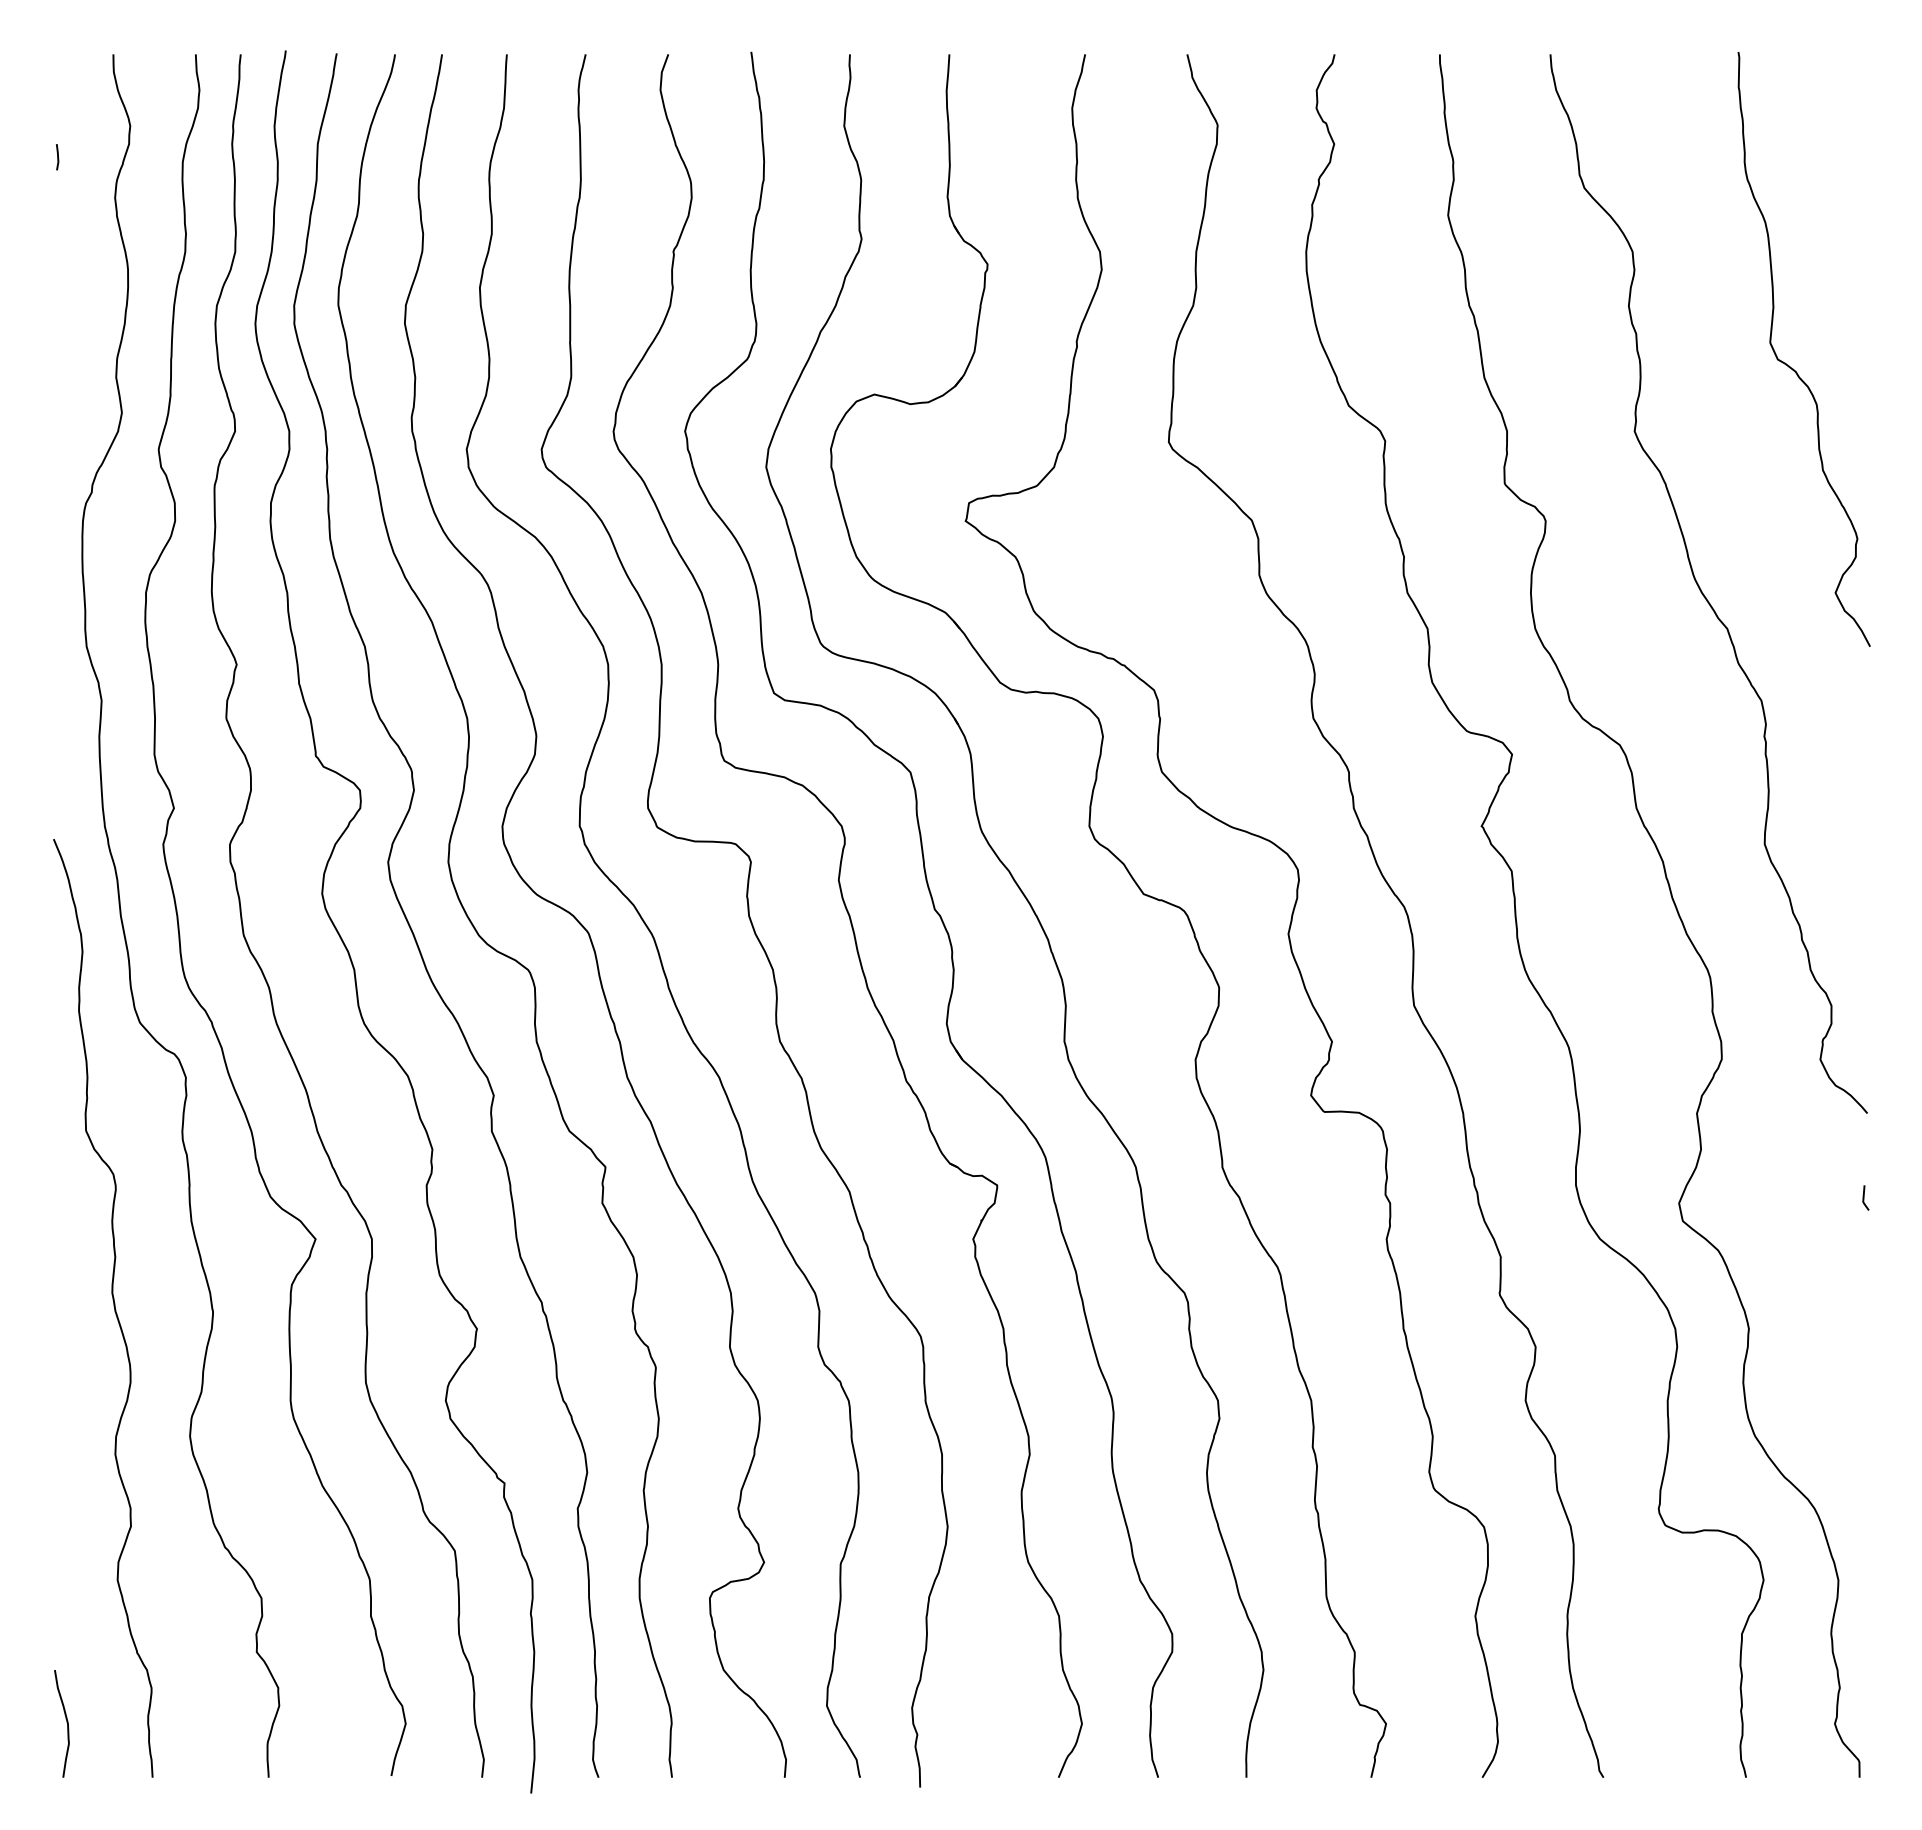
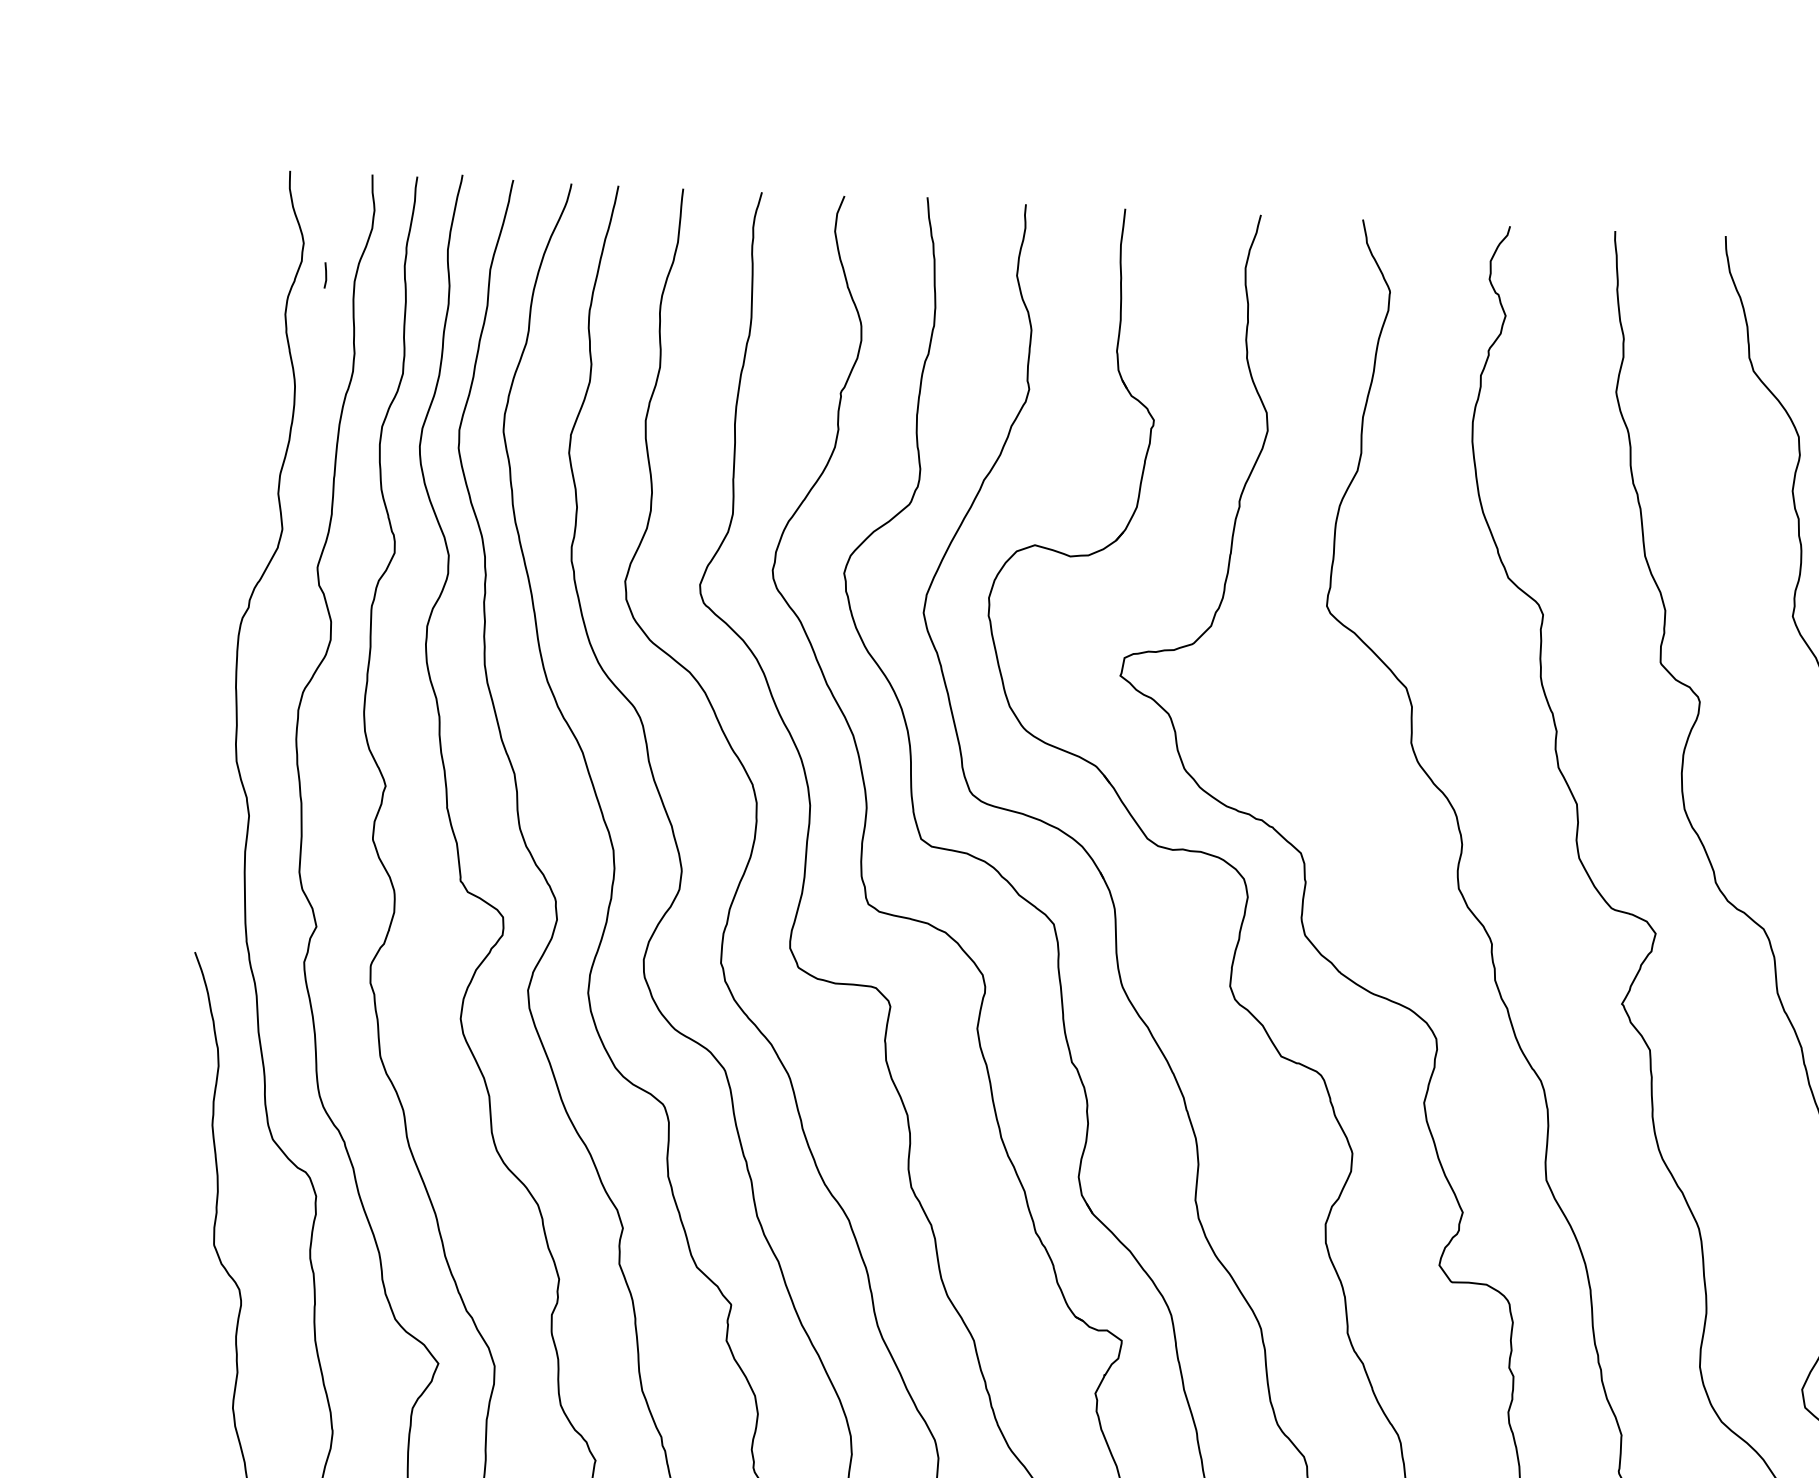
line: (57, 157) -> (325, 275), moved

